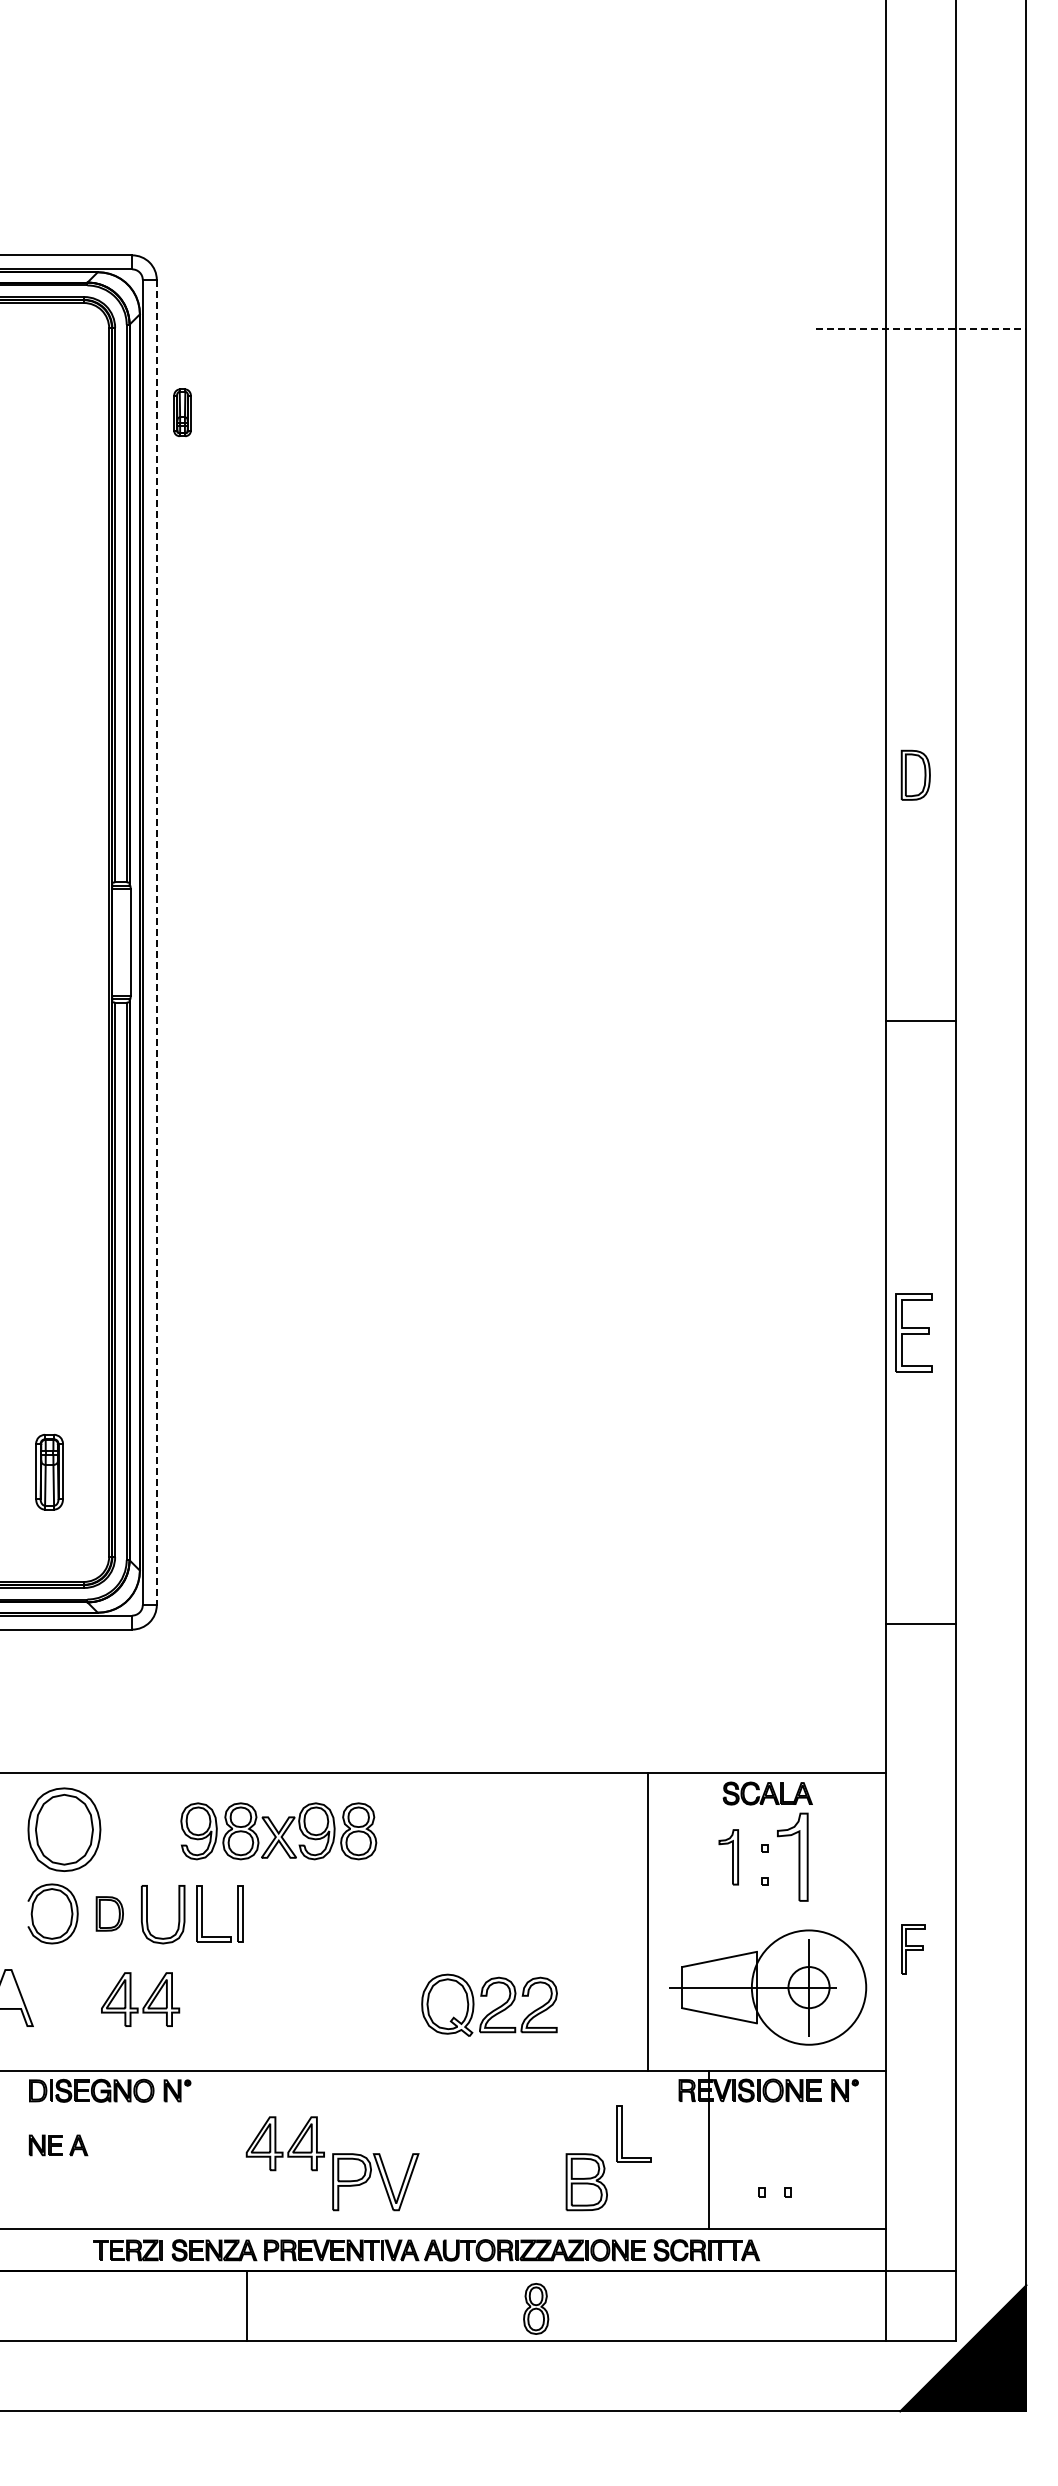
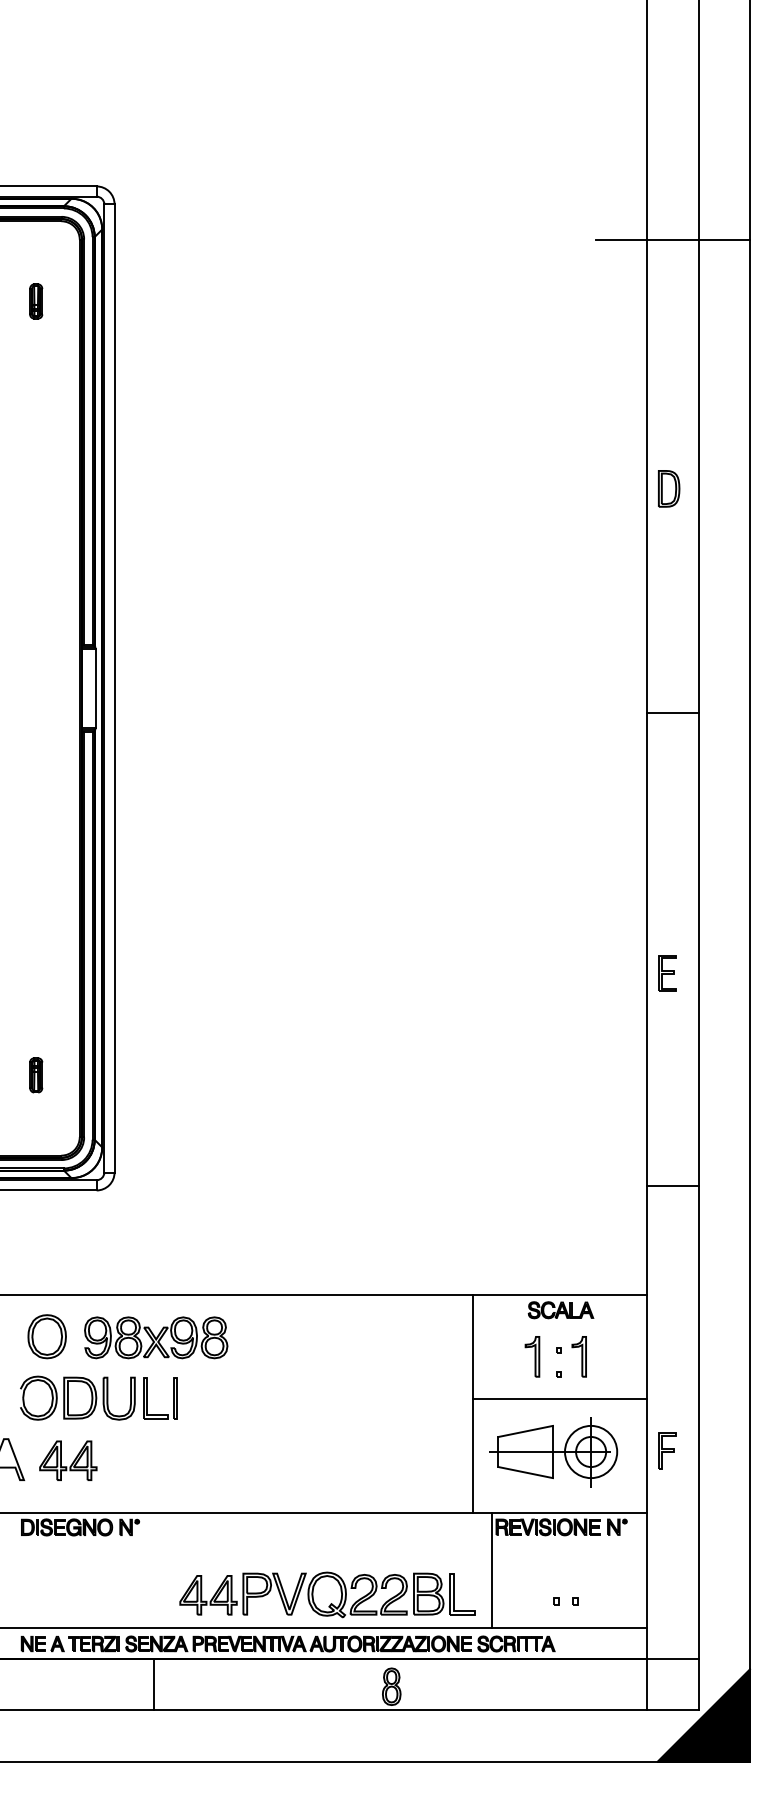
line: (921, 328) -> (673, 239), dashed -> solid
part: (182, 412) -> (36, 301), moved
part: (915, 774) -> (668, 488), moved
line: (156, 942) -> (114, 688), dashed -> solid
line: (921, 1021) -> (673, 713), moved
part: (913, 1332) -> (667, 973), size x0.62
part: (49, 1471) -> (36, 1074), size x0.62
part: (64, 1829) -> (47, 1336), size x0.71
part: (278, 1831) -> (155, 1337), moved
part: (792, 1857) -> (579, 1356), size x0.62
part: (109, 1913) -> (80, 1397), size x1.67
line: (766, 1915) -> (560, 1399), added
part: (913, 1949) -> (667, 1451), moved
circle: (808, 1987) -> (590, 1451), size x0.62
part: (146, 2001) -> (72, 1462), moved
part: (493, 2009) -> (360, 1598), moved
part: (622, 2133) -> (454, 1593), moved
part: (58, 2145) -> (42, 1644), moved
part: (289, 2148) -> (211, 1598), moved
line: (709, 2149) -> (492, 1570), moved
line: (247, 2306) -> (154, 1684), moved

